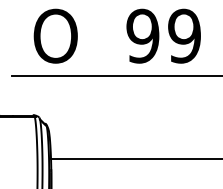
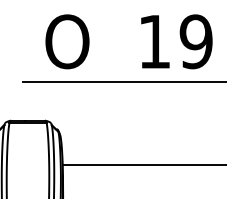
text: (142, 35) -> (154, 41), 99 -> 19

